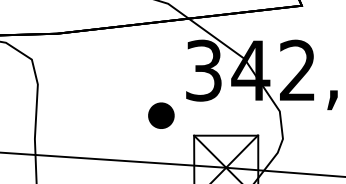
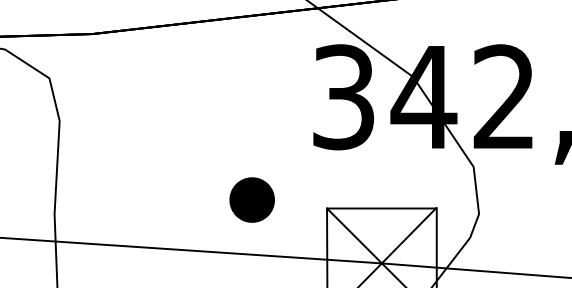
part: (161, 115) -> (252, 199), moved

